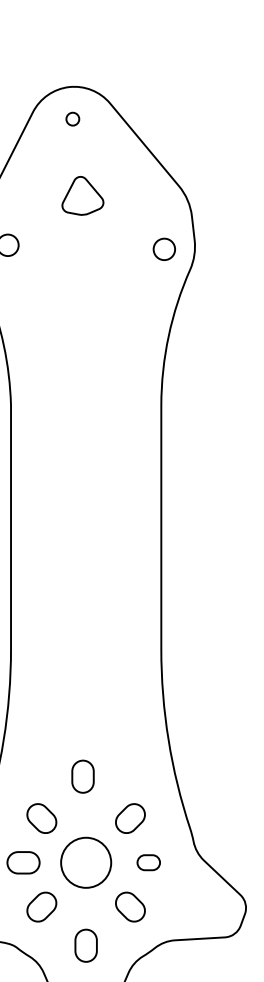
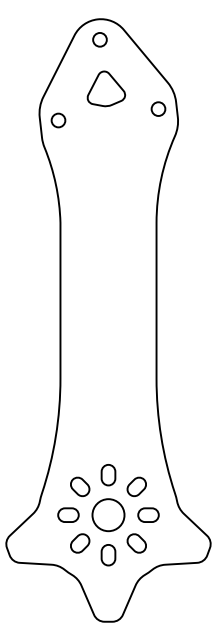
circle: (72, 118) -> (99, 39), size x1.67
part: (83, 195) -> (106, 88), size x1.43
circle: (164, 248) -> (158, 108), moved
part: (83, 777) -> (108, 475), moved
part: (148, 861) -> (148, 514), size x1.43
part: (86, 946) -> (108, 555), moved

